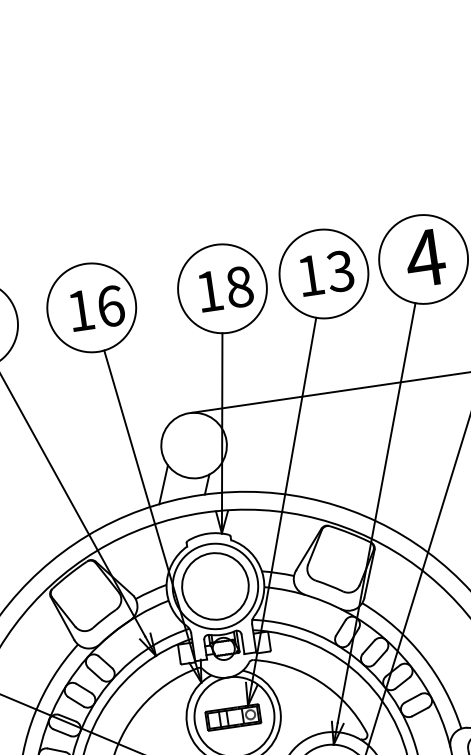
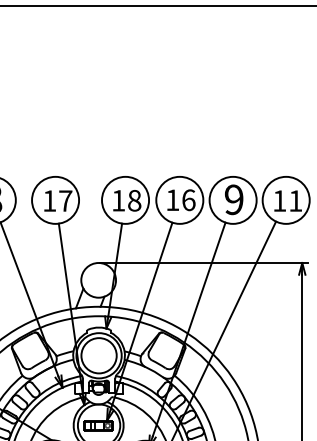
text: (425, 257) -> (234, 199), 4 -> 9
text: (340, 271) -> (188, 200), 13 -> 16
text: (110, 305) -> (65, 200), 16 -> 17

